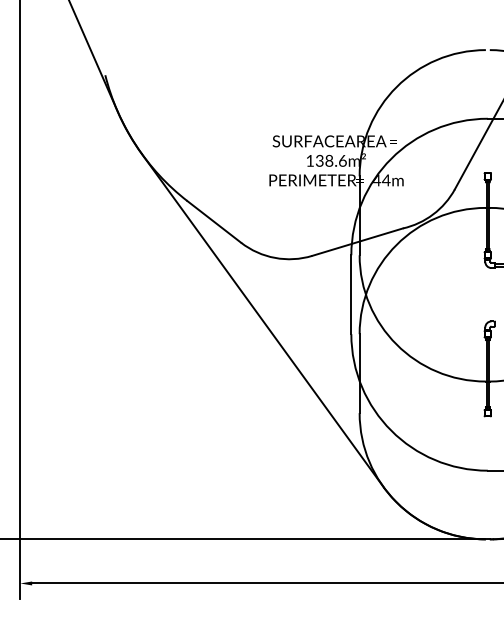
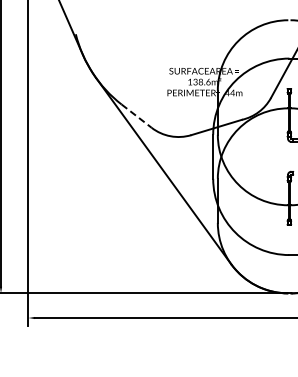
line: (213, 222) -> (136, 116), solid -> dashed

